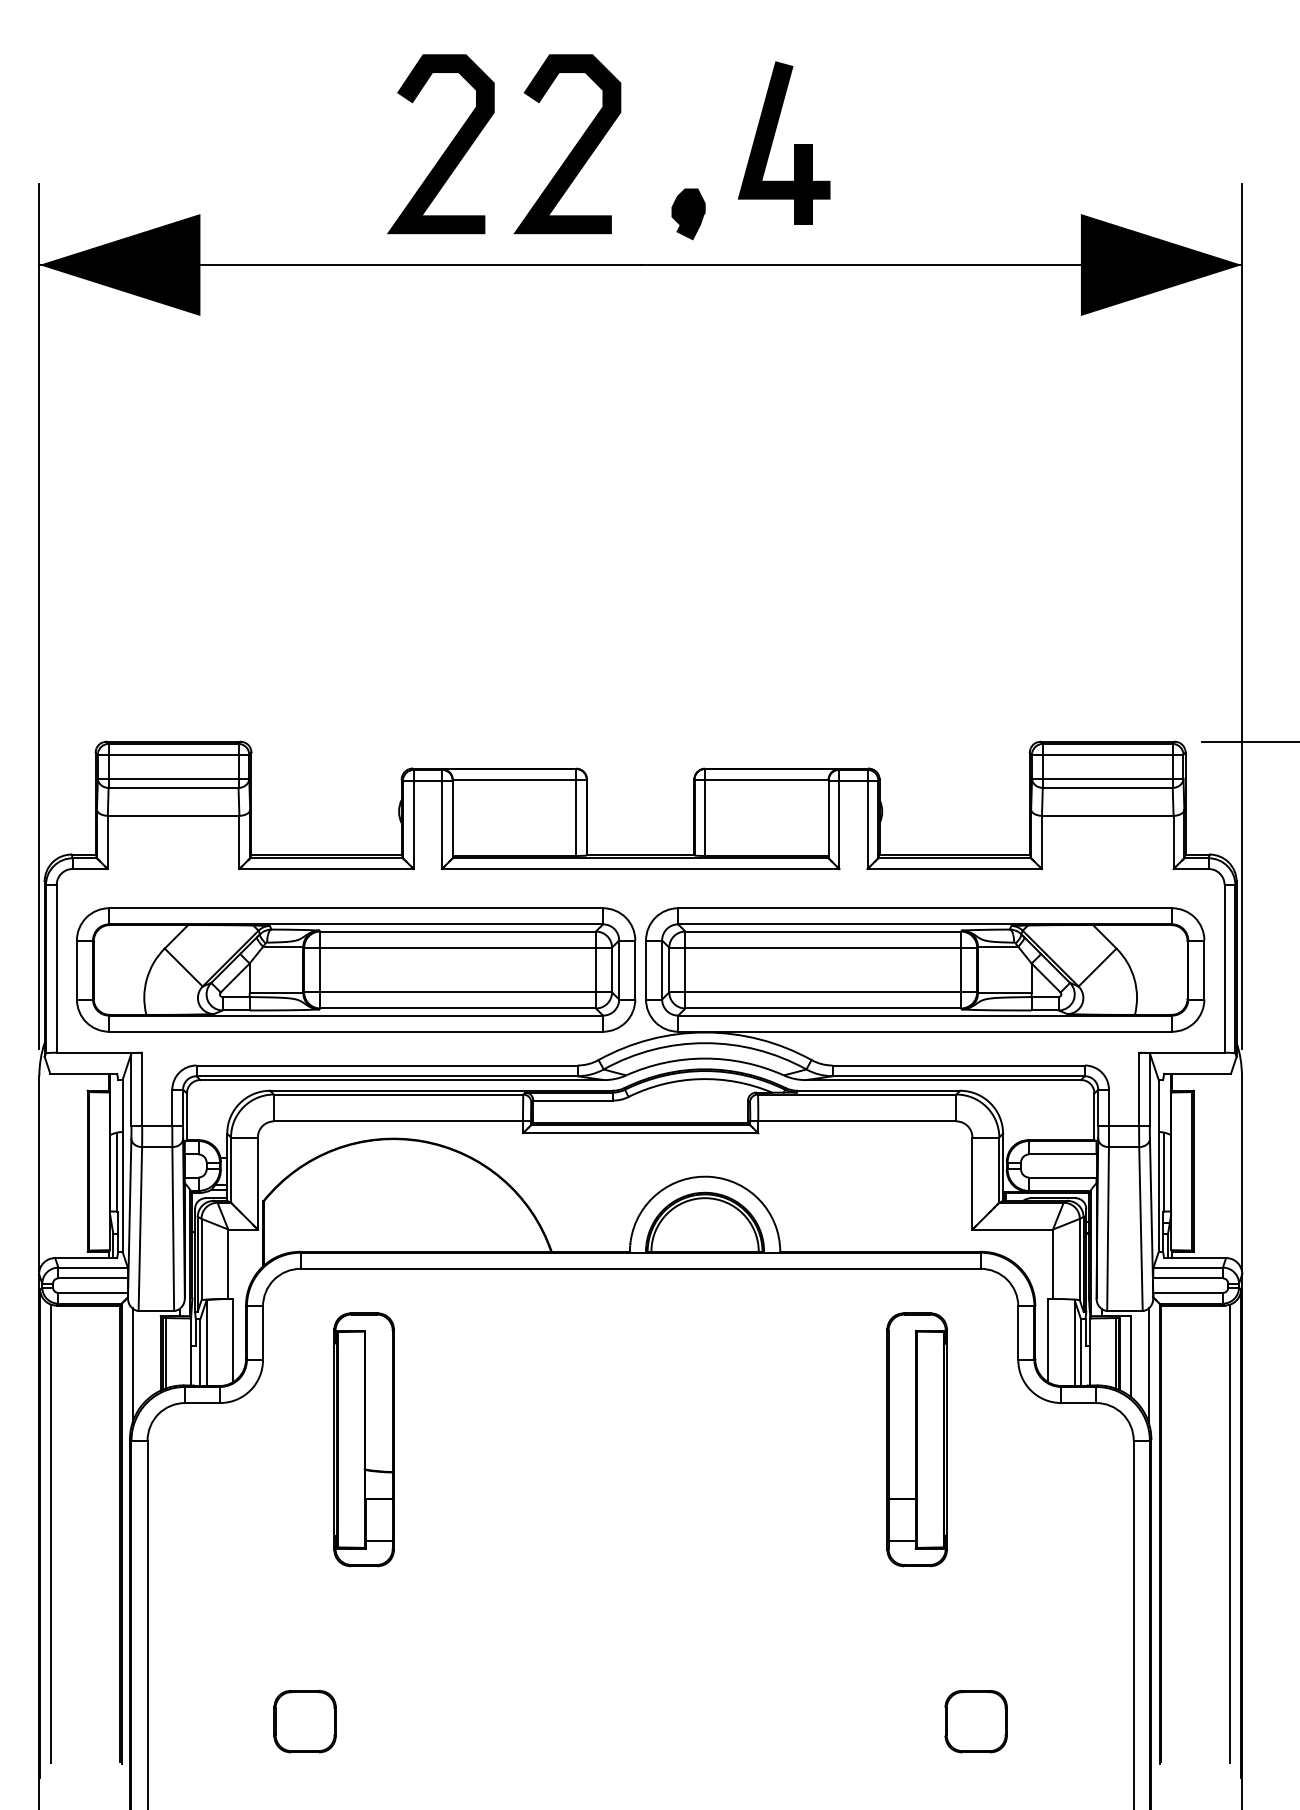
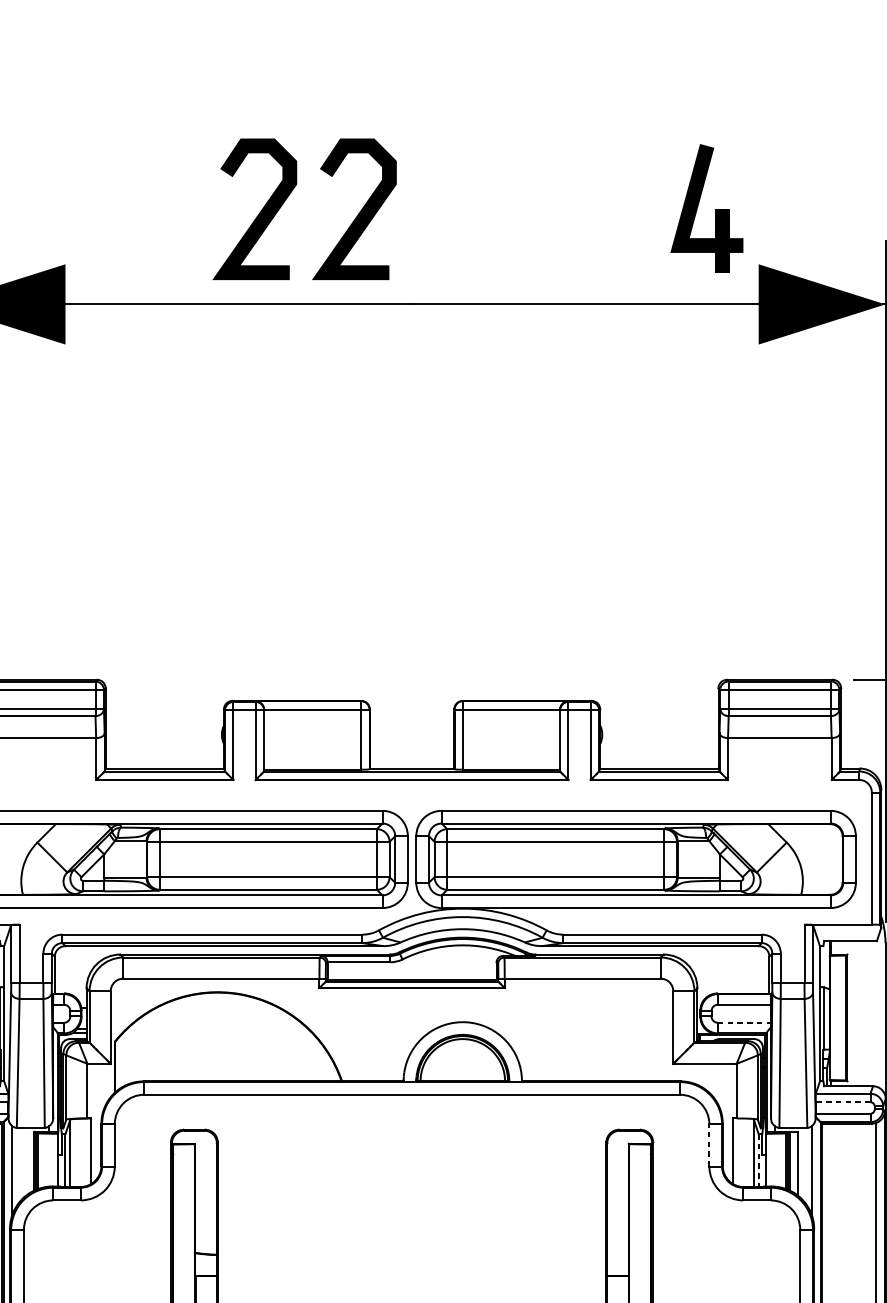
part: (773, 140) -> (698, 206), moved
part: (688, 214) -> (449, 264), removed
line: (1062, 1177) -> (744, 1022), solid -> dashed
line: (1188, 1278) -> (843, 1102), solid -> dashed
line: (1018, 1333) -> (709, 1145), solid -> dashed
line: (1080, 1352) -> (758, 1160), solid -> dashed

